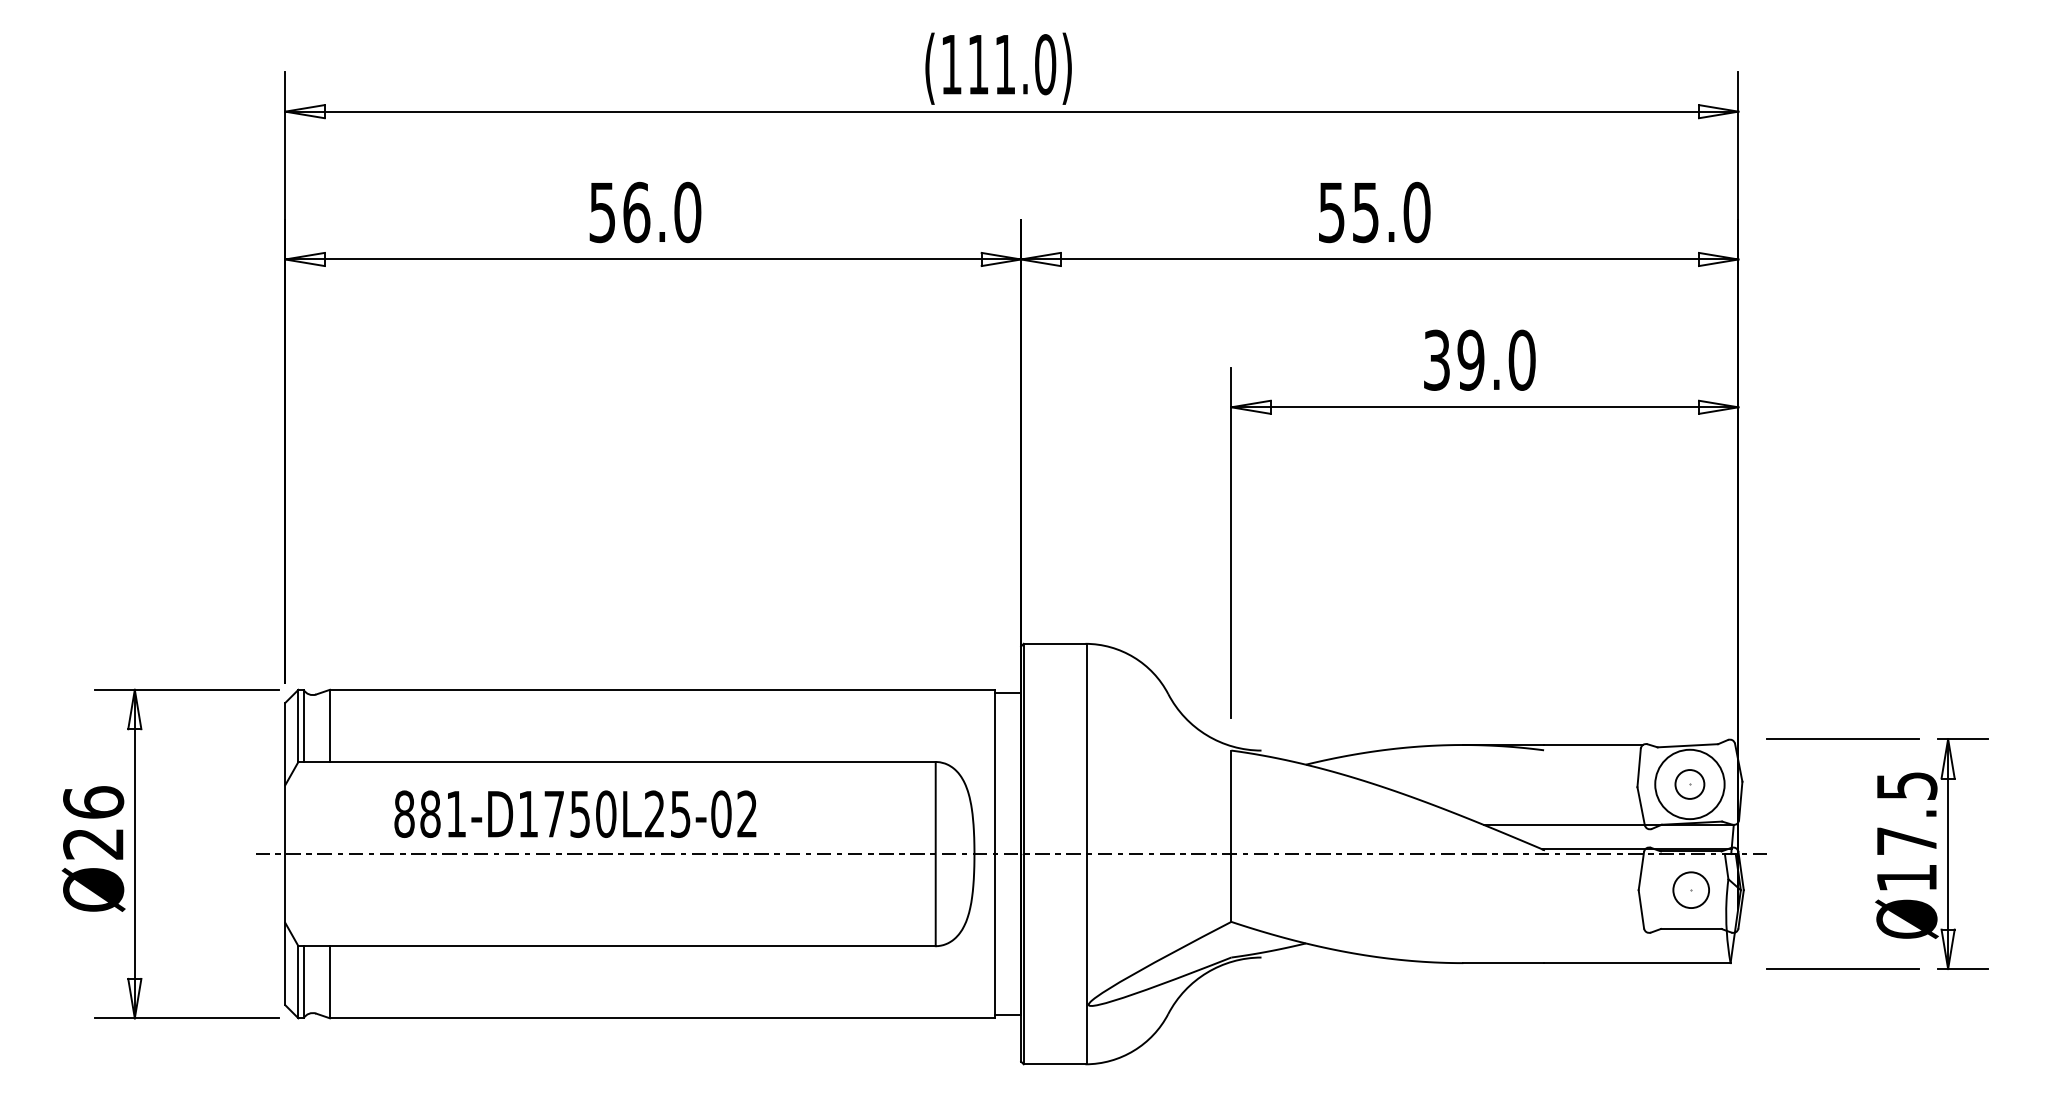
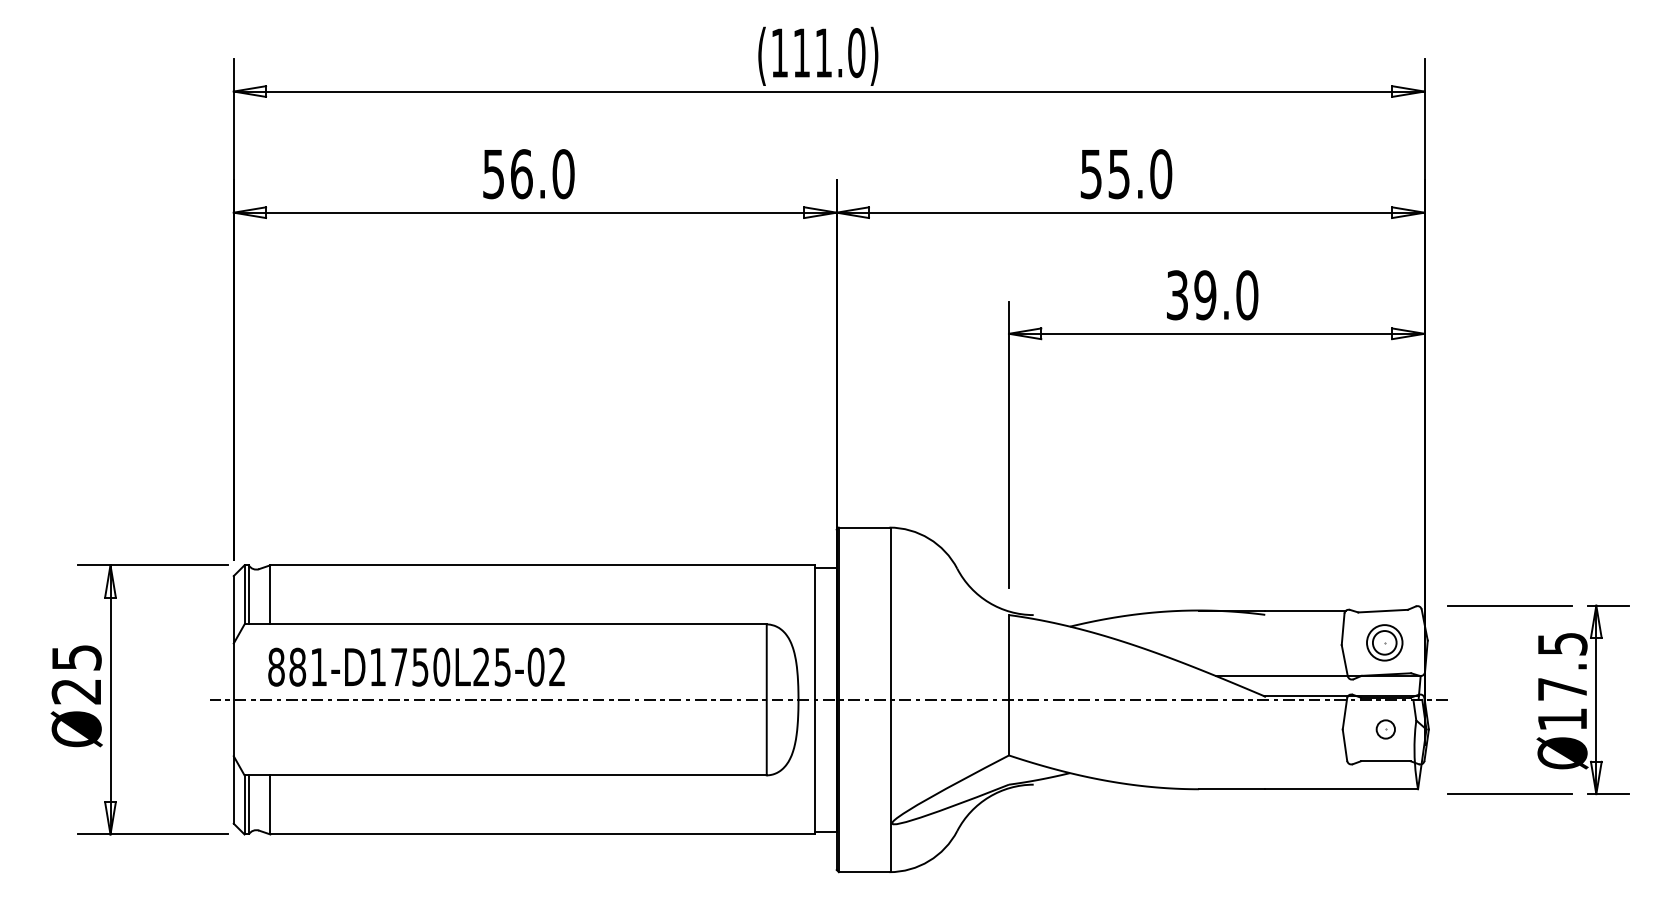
circle: (1689, 784) -> (1384, 642), size x0.62
text: (93, 802) -> (76, 657), Ø26 -> Ø25
text: (575, 813) -> (416, 666), moved
circle: (1690, 890) -> (1385, 729), size x0.62

